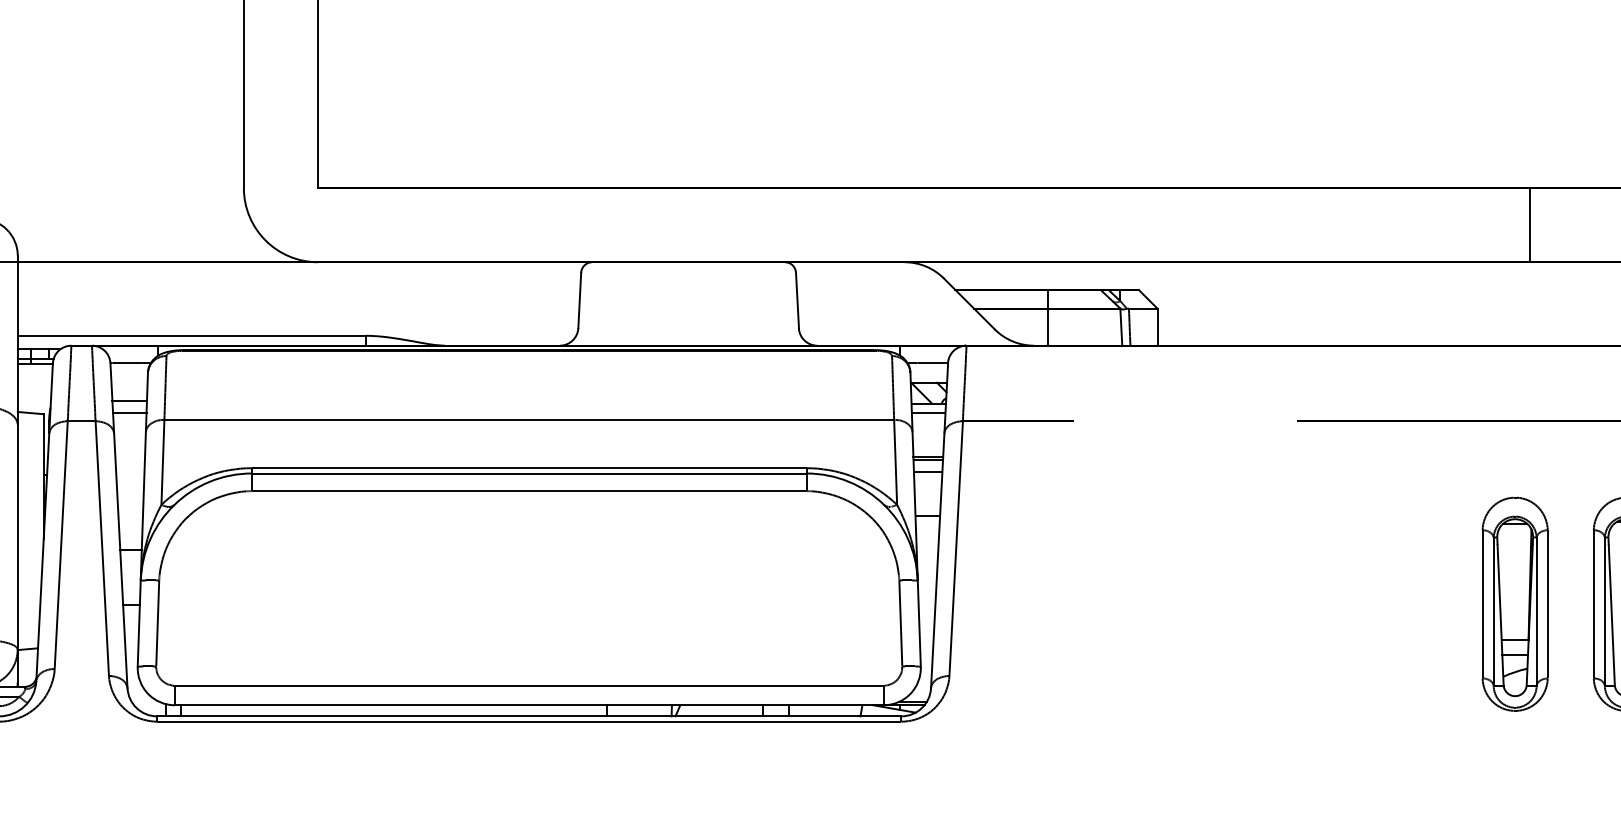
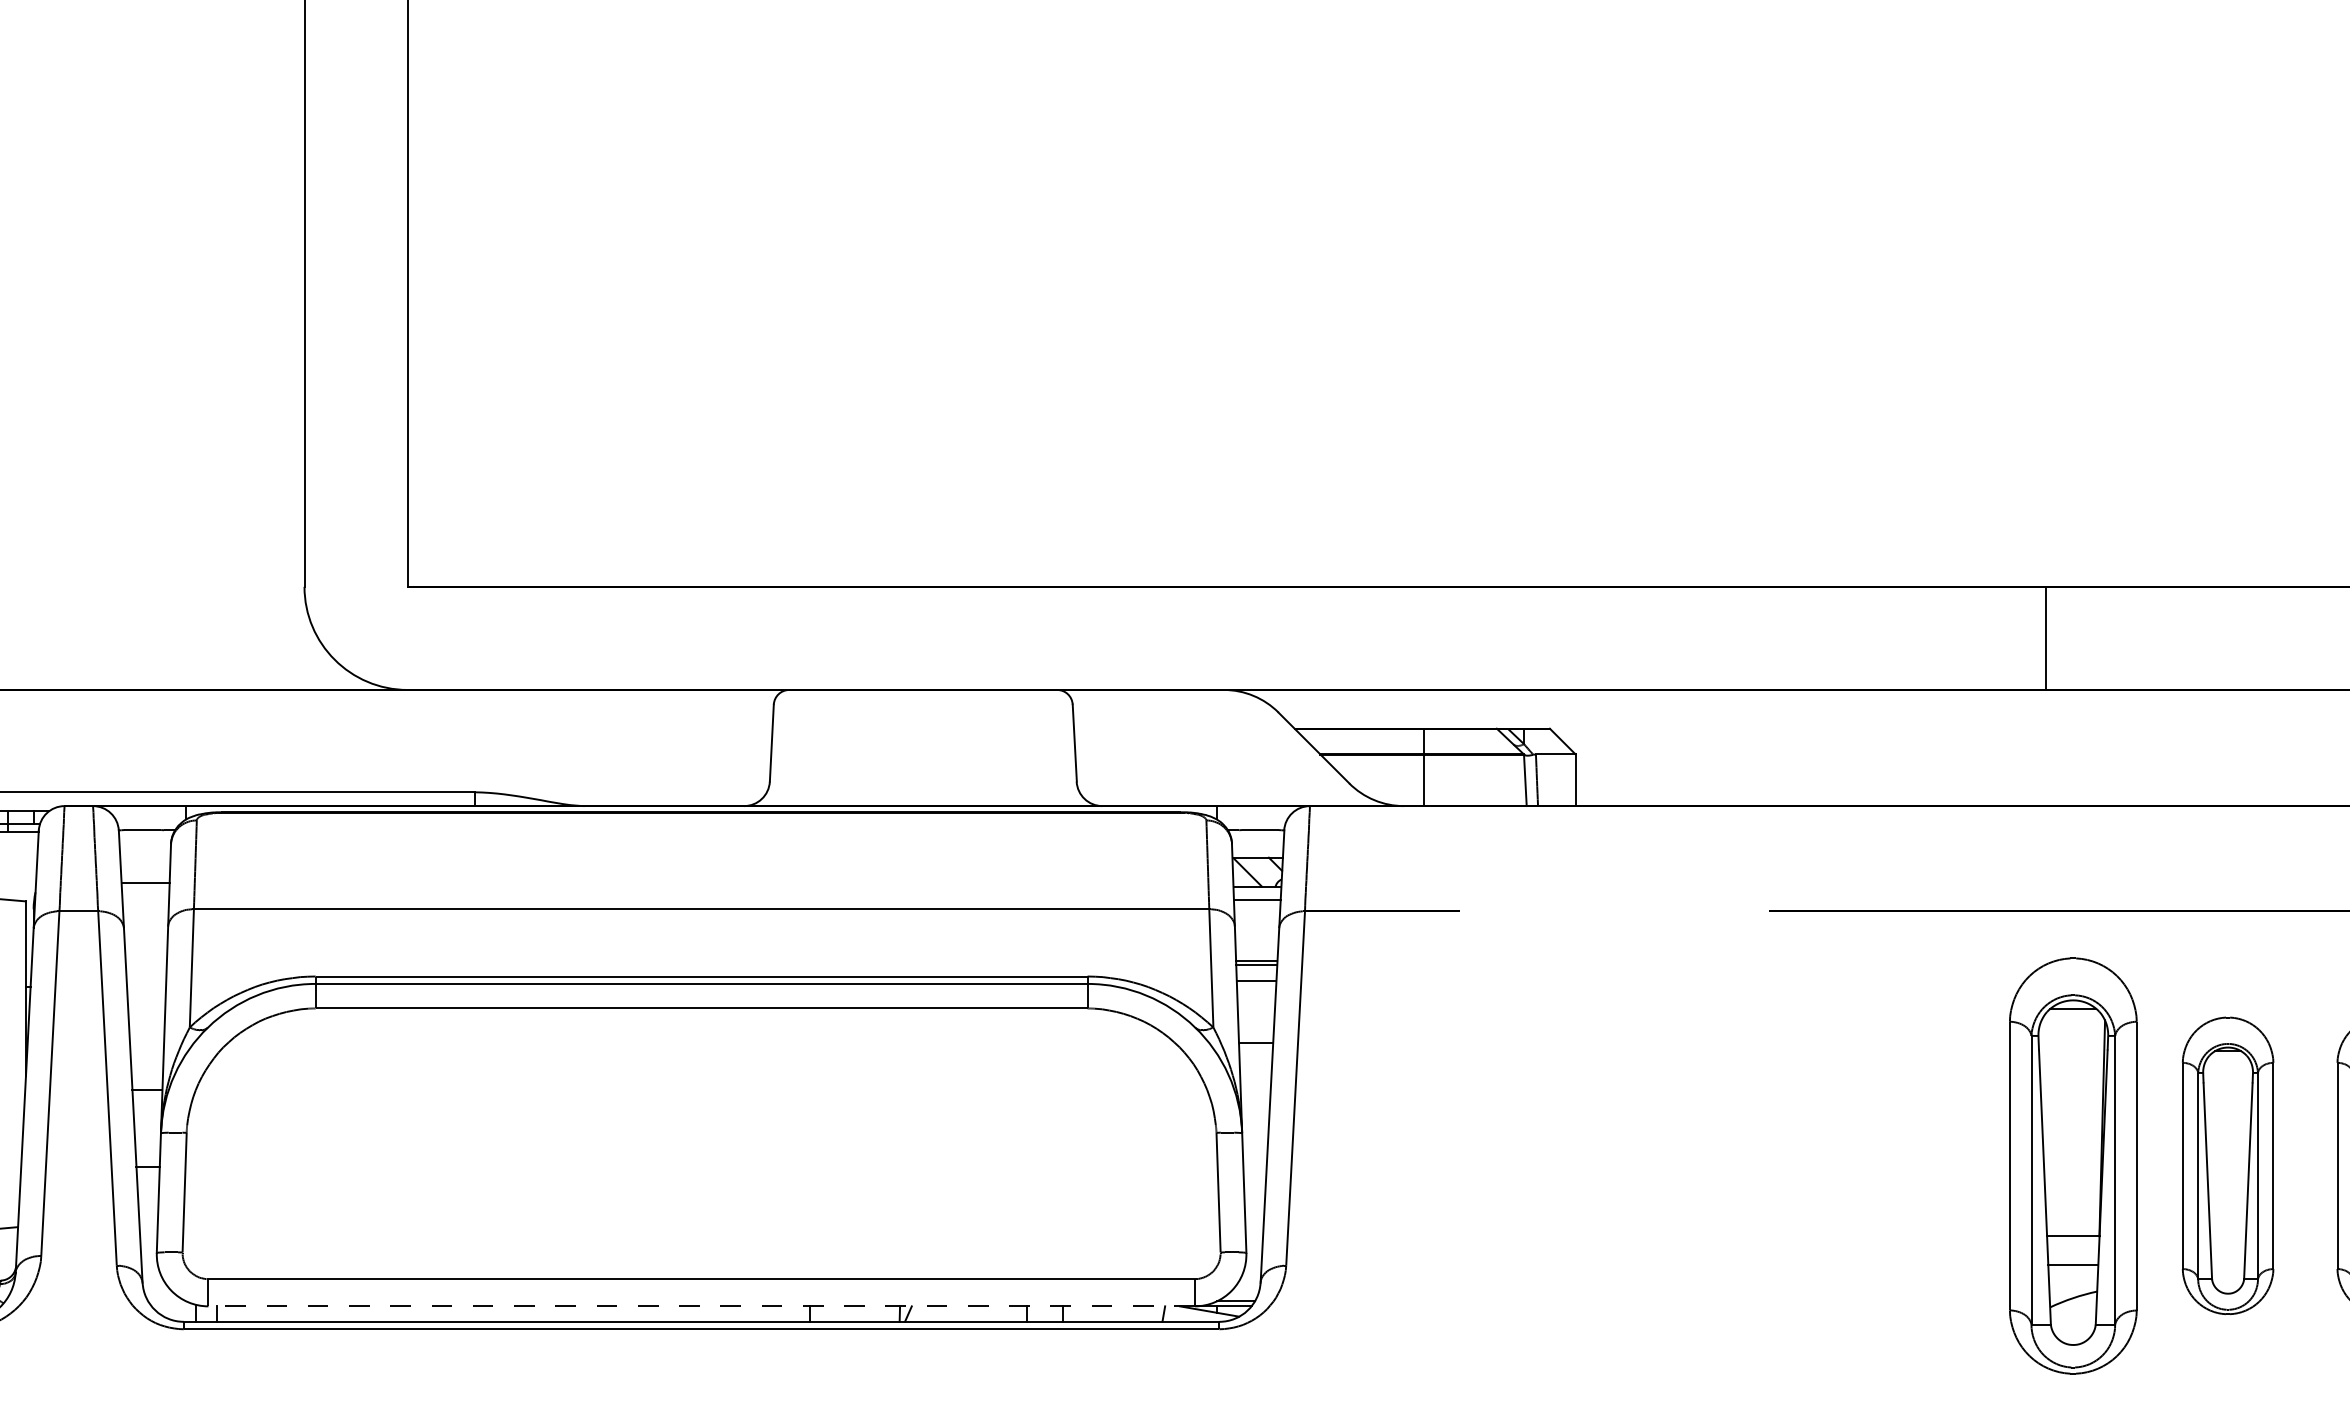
line: (1530, 225) -> (2046, 638), moved
line: (129, 412) -> (145, 899), removed
part: (1515, 604) -> (2073, 1165), size x1.4
line: (529, 705) -> (701, 1306), solid -> dashed

